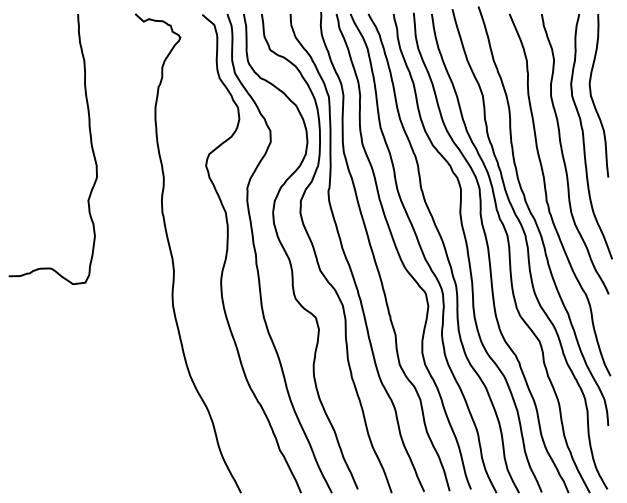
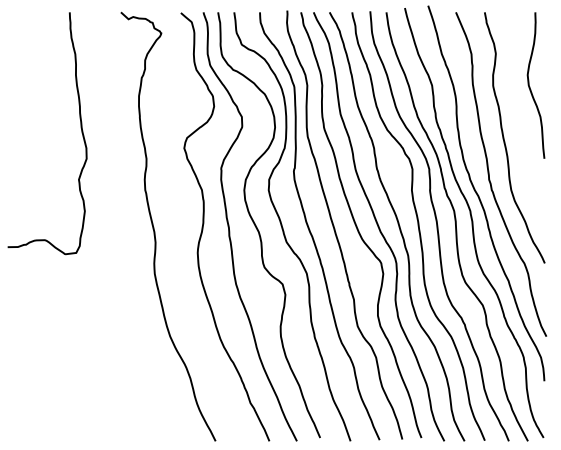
curve: (584, 136) -> (523, 122), removed

